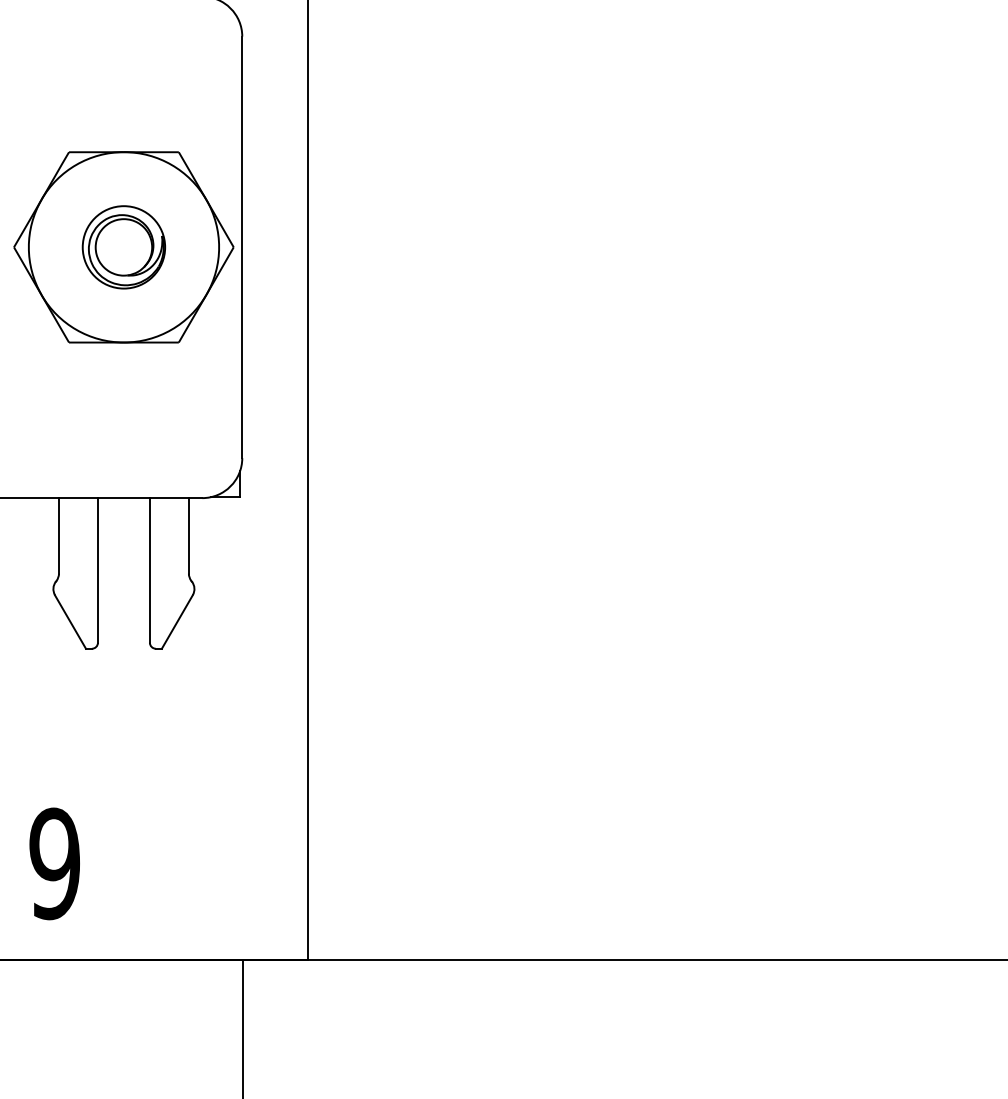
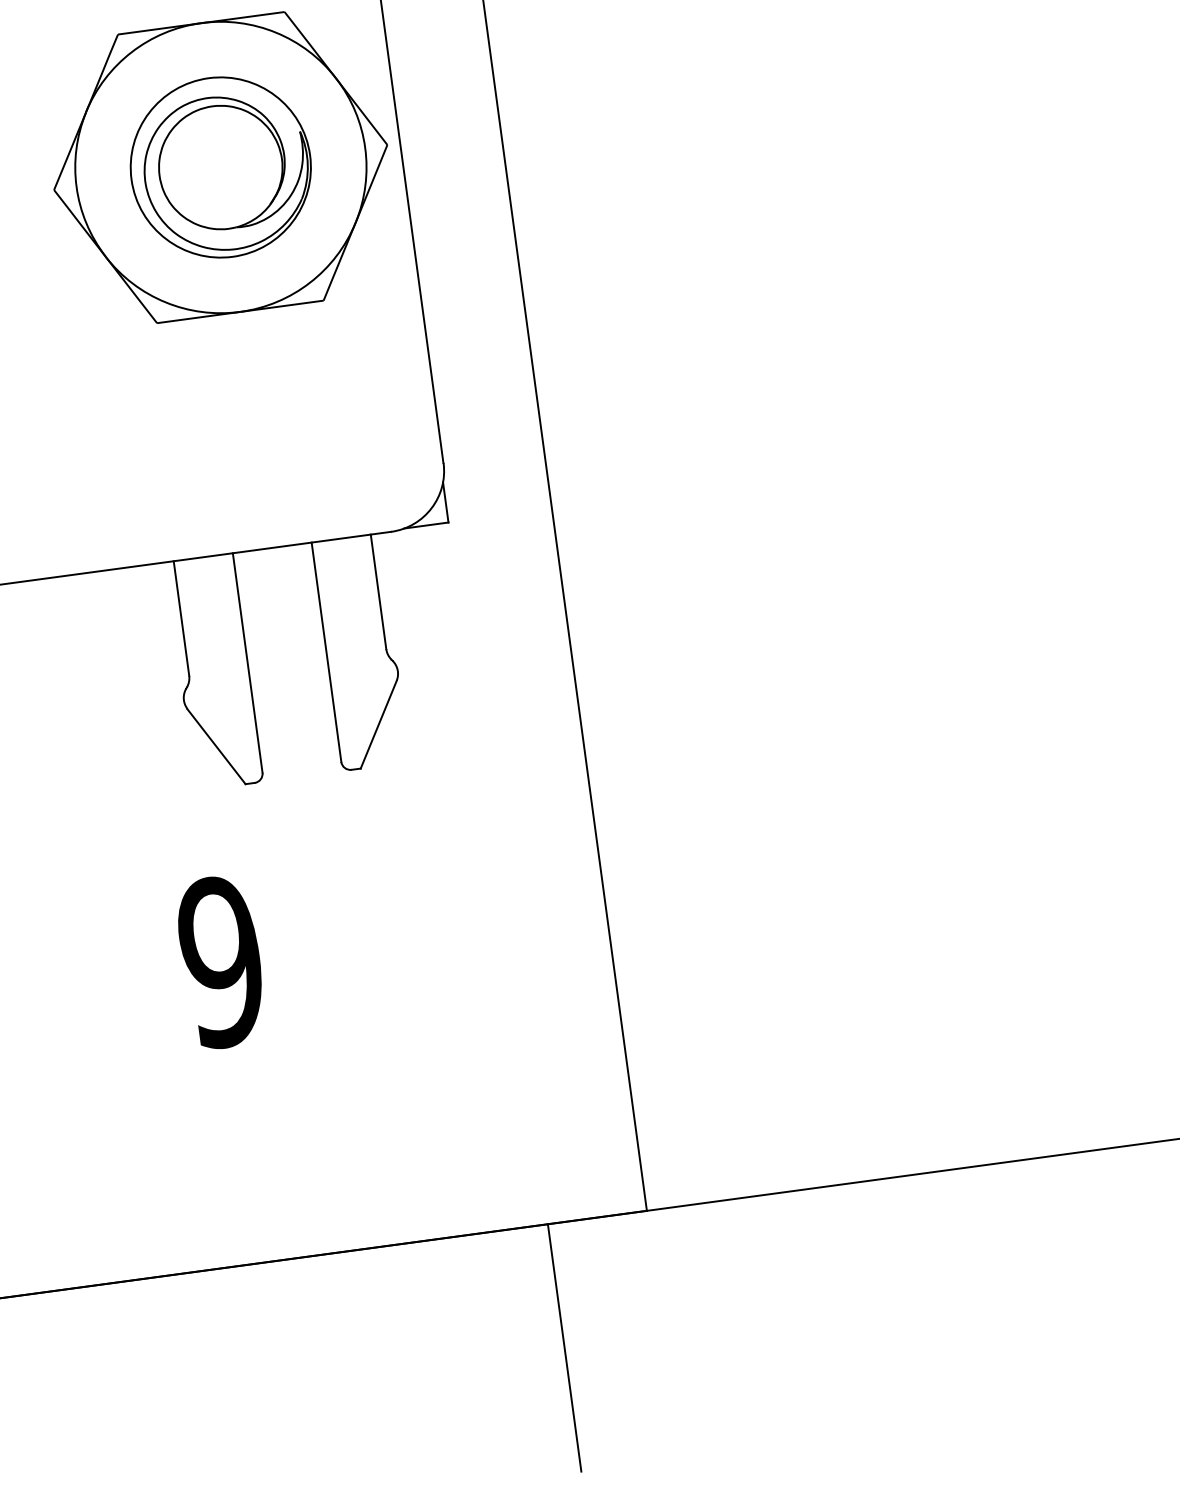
part: (123, 247) -> (220, 167), size x1.43
text: (54, 863) -> (220, 961), moved

